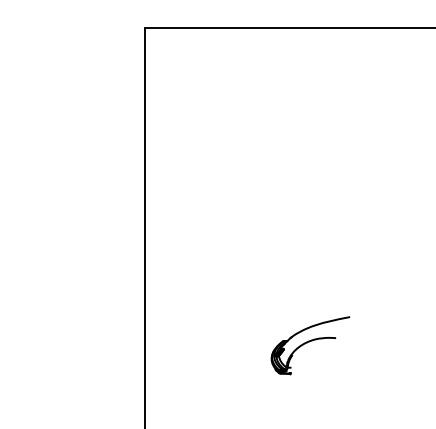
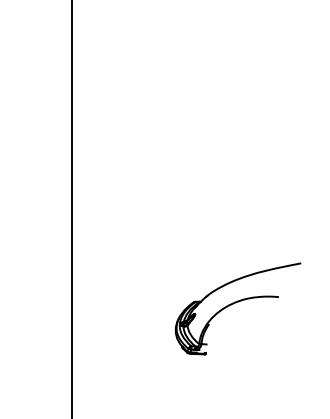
part: (310, 345) -> (237, 309), size x1.6

